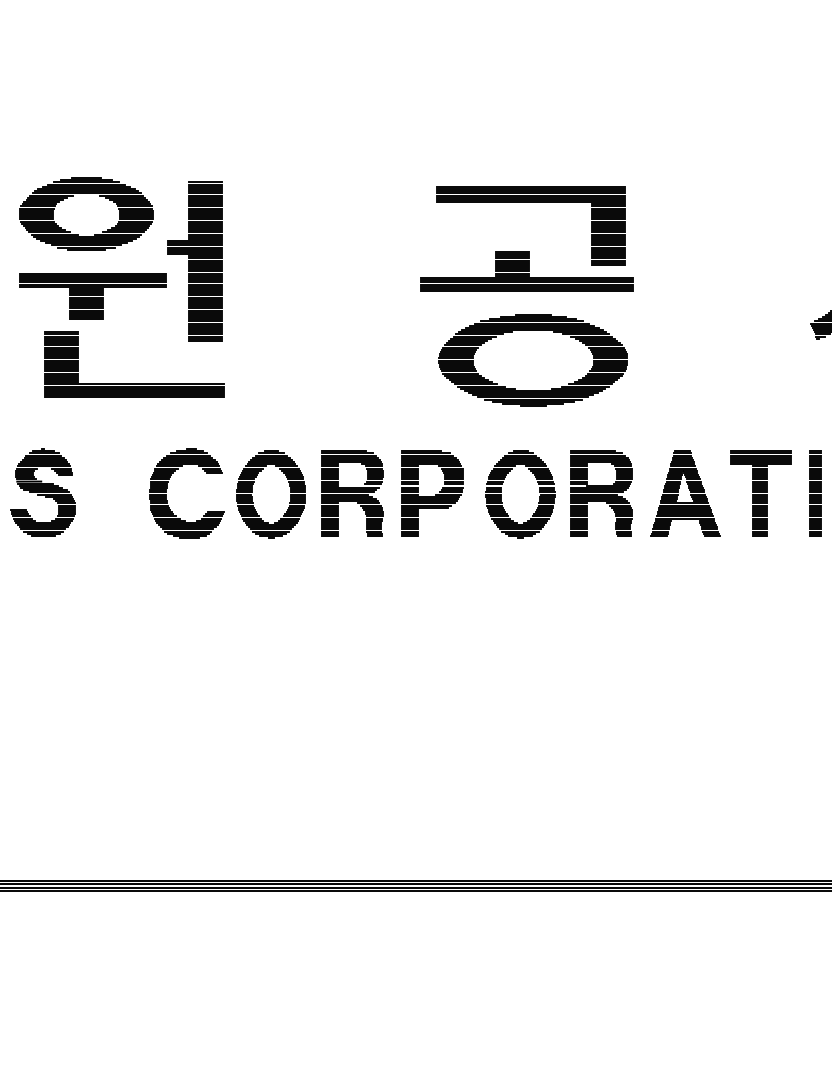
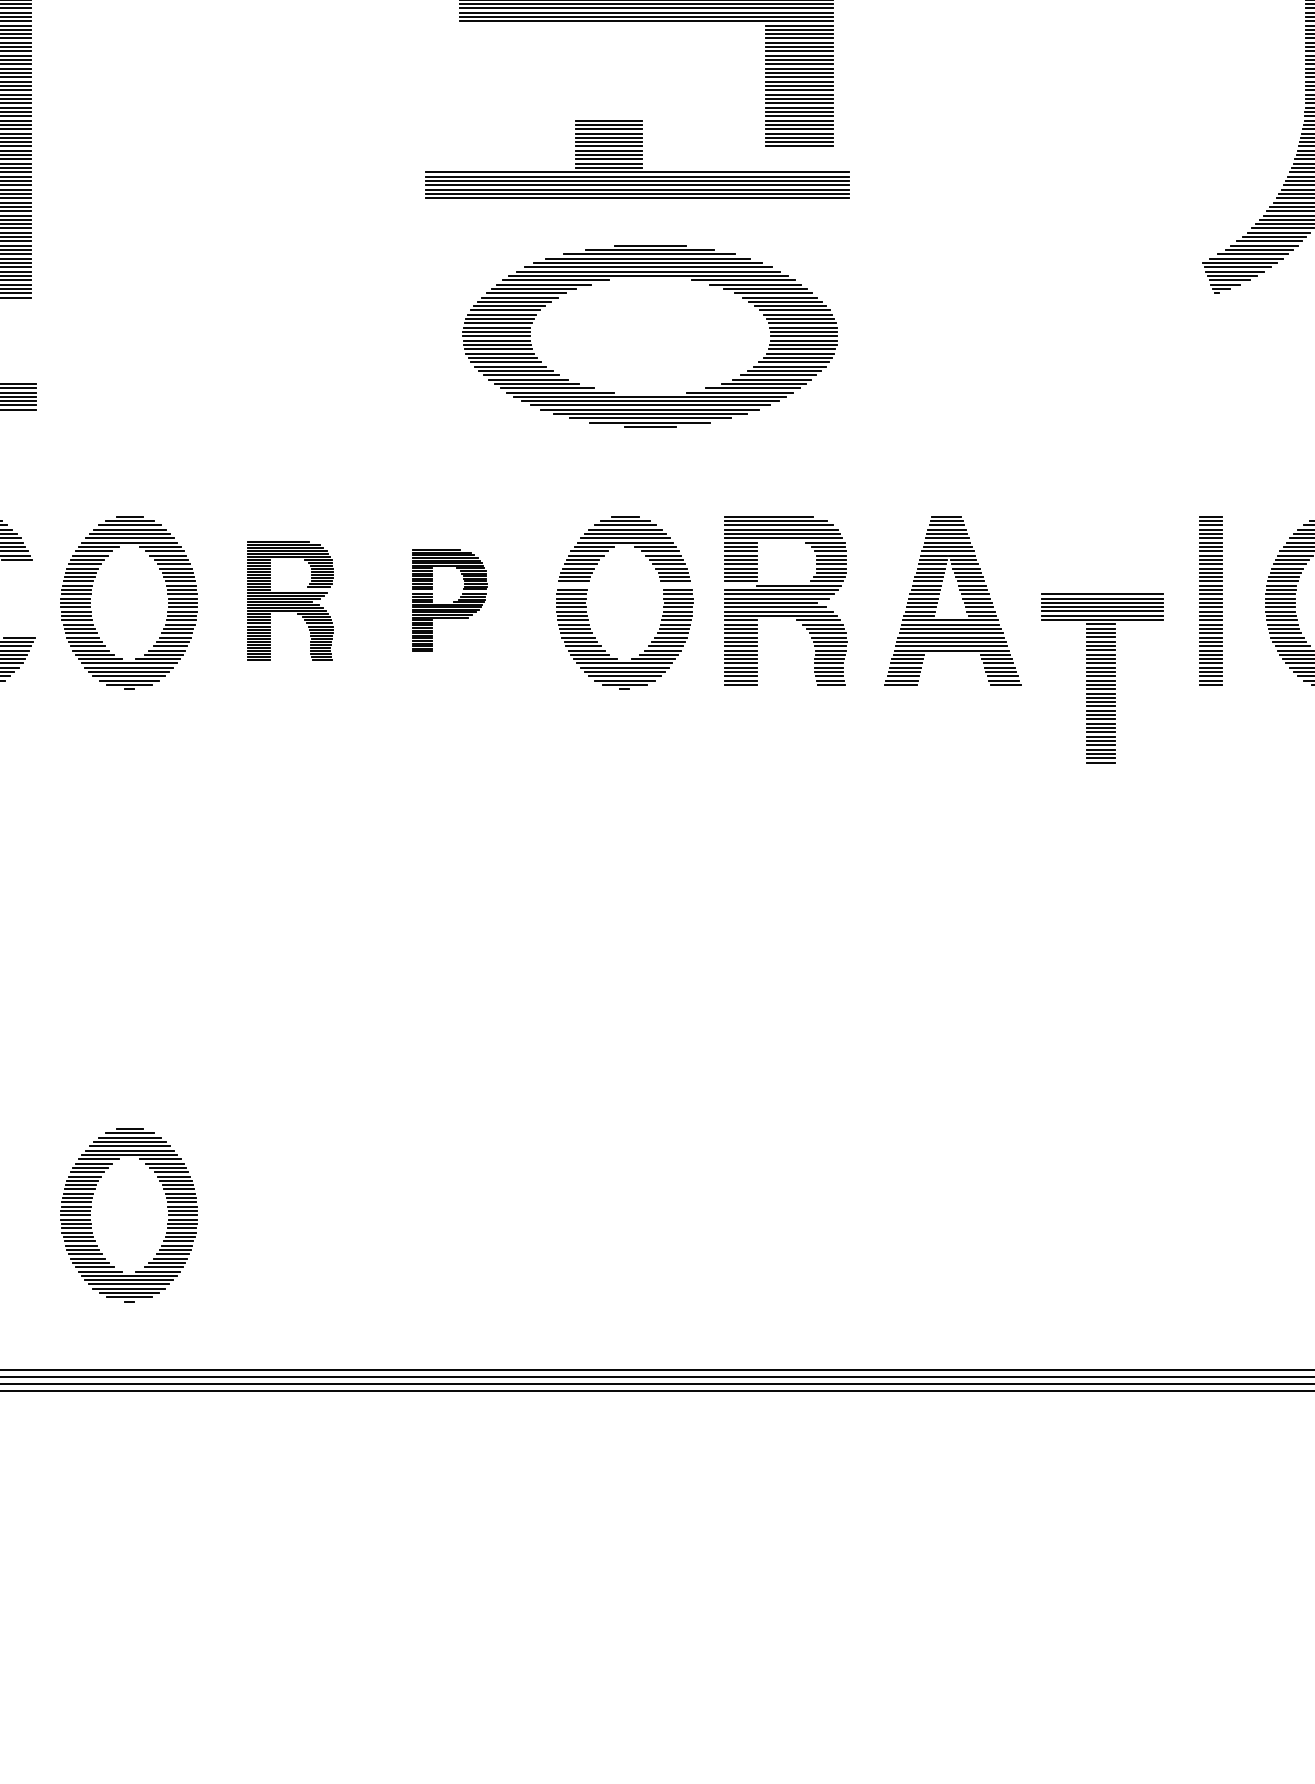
part: (352, 493) -> (290, 600), size x0.7
part: (432, 493) -> (449, 600), size x0.6
part: (760, 493) -> (1101, 678), moved
part: (252, 800) -> (91, 1211), added

